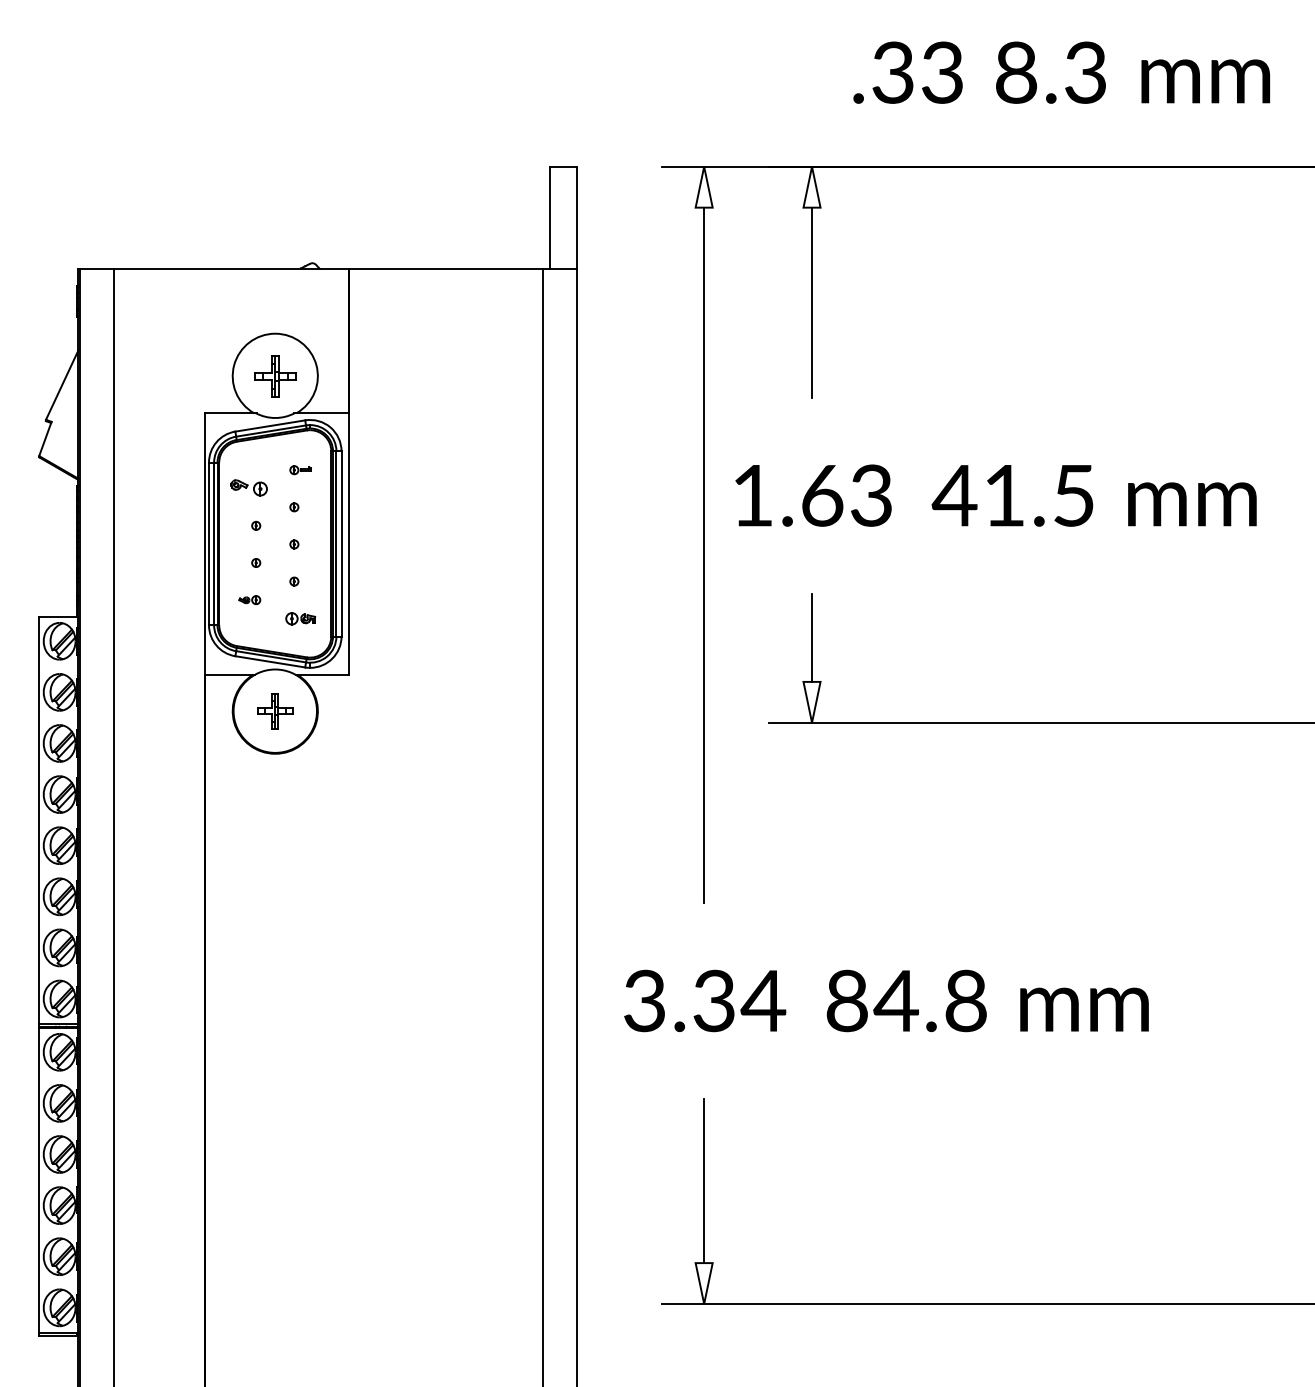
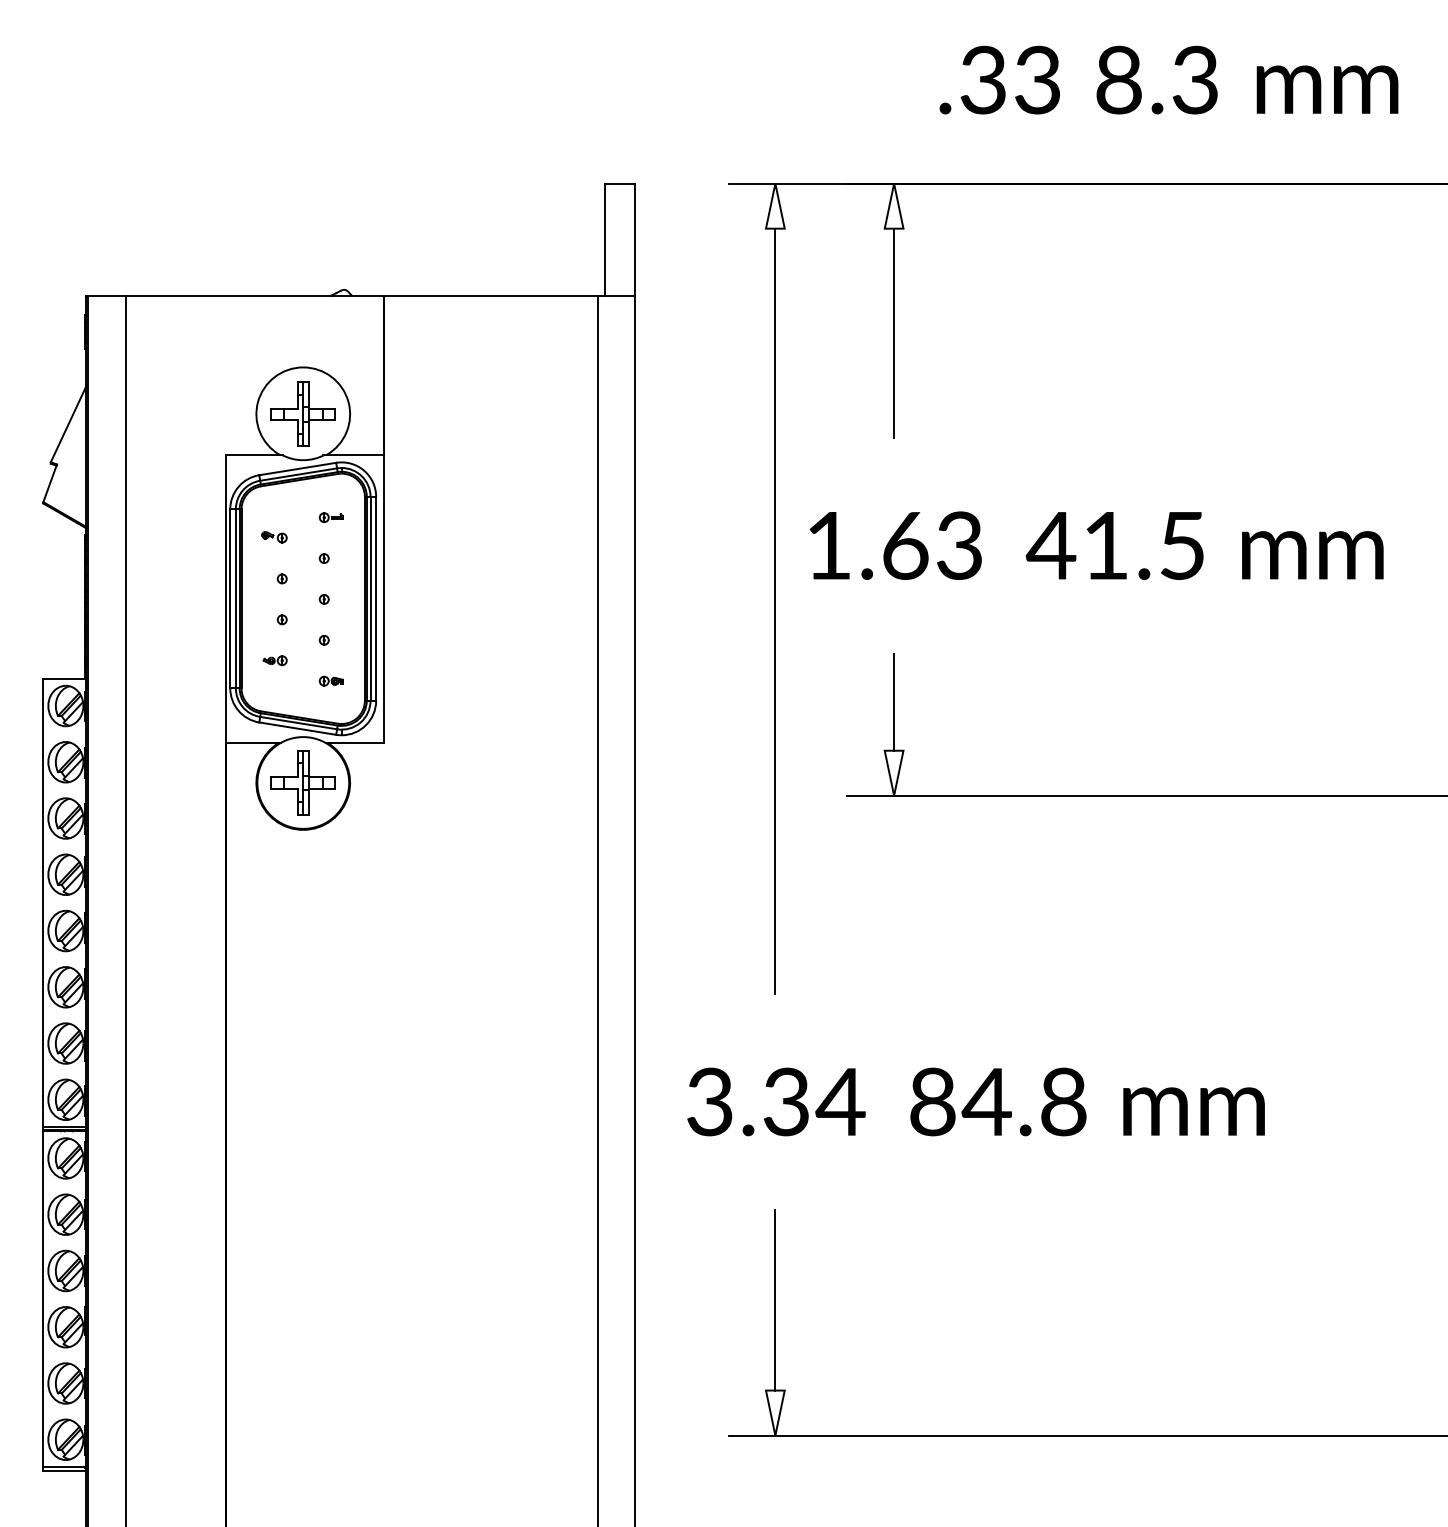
part: (274, 375) -> (302, 413), size x1.43
part: (249, 488) -> (274, 537), size x0.62
part: (300, 618) -> (330, 680), size x0.71
part: (274, 710) -> (302, 782), size x1.67

